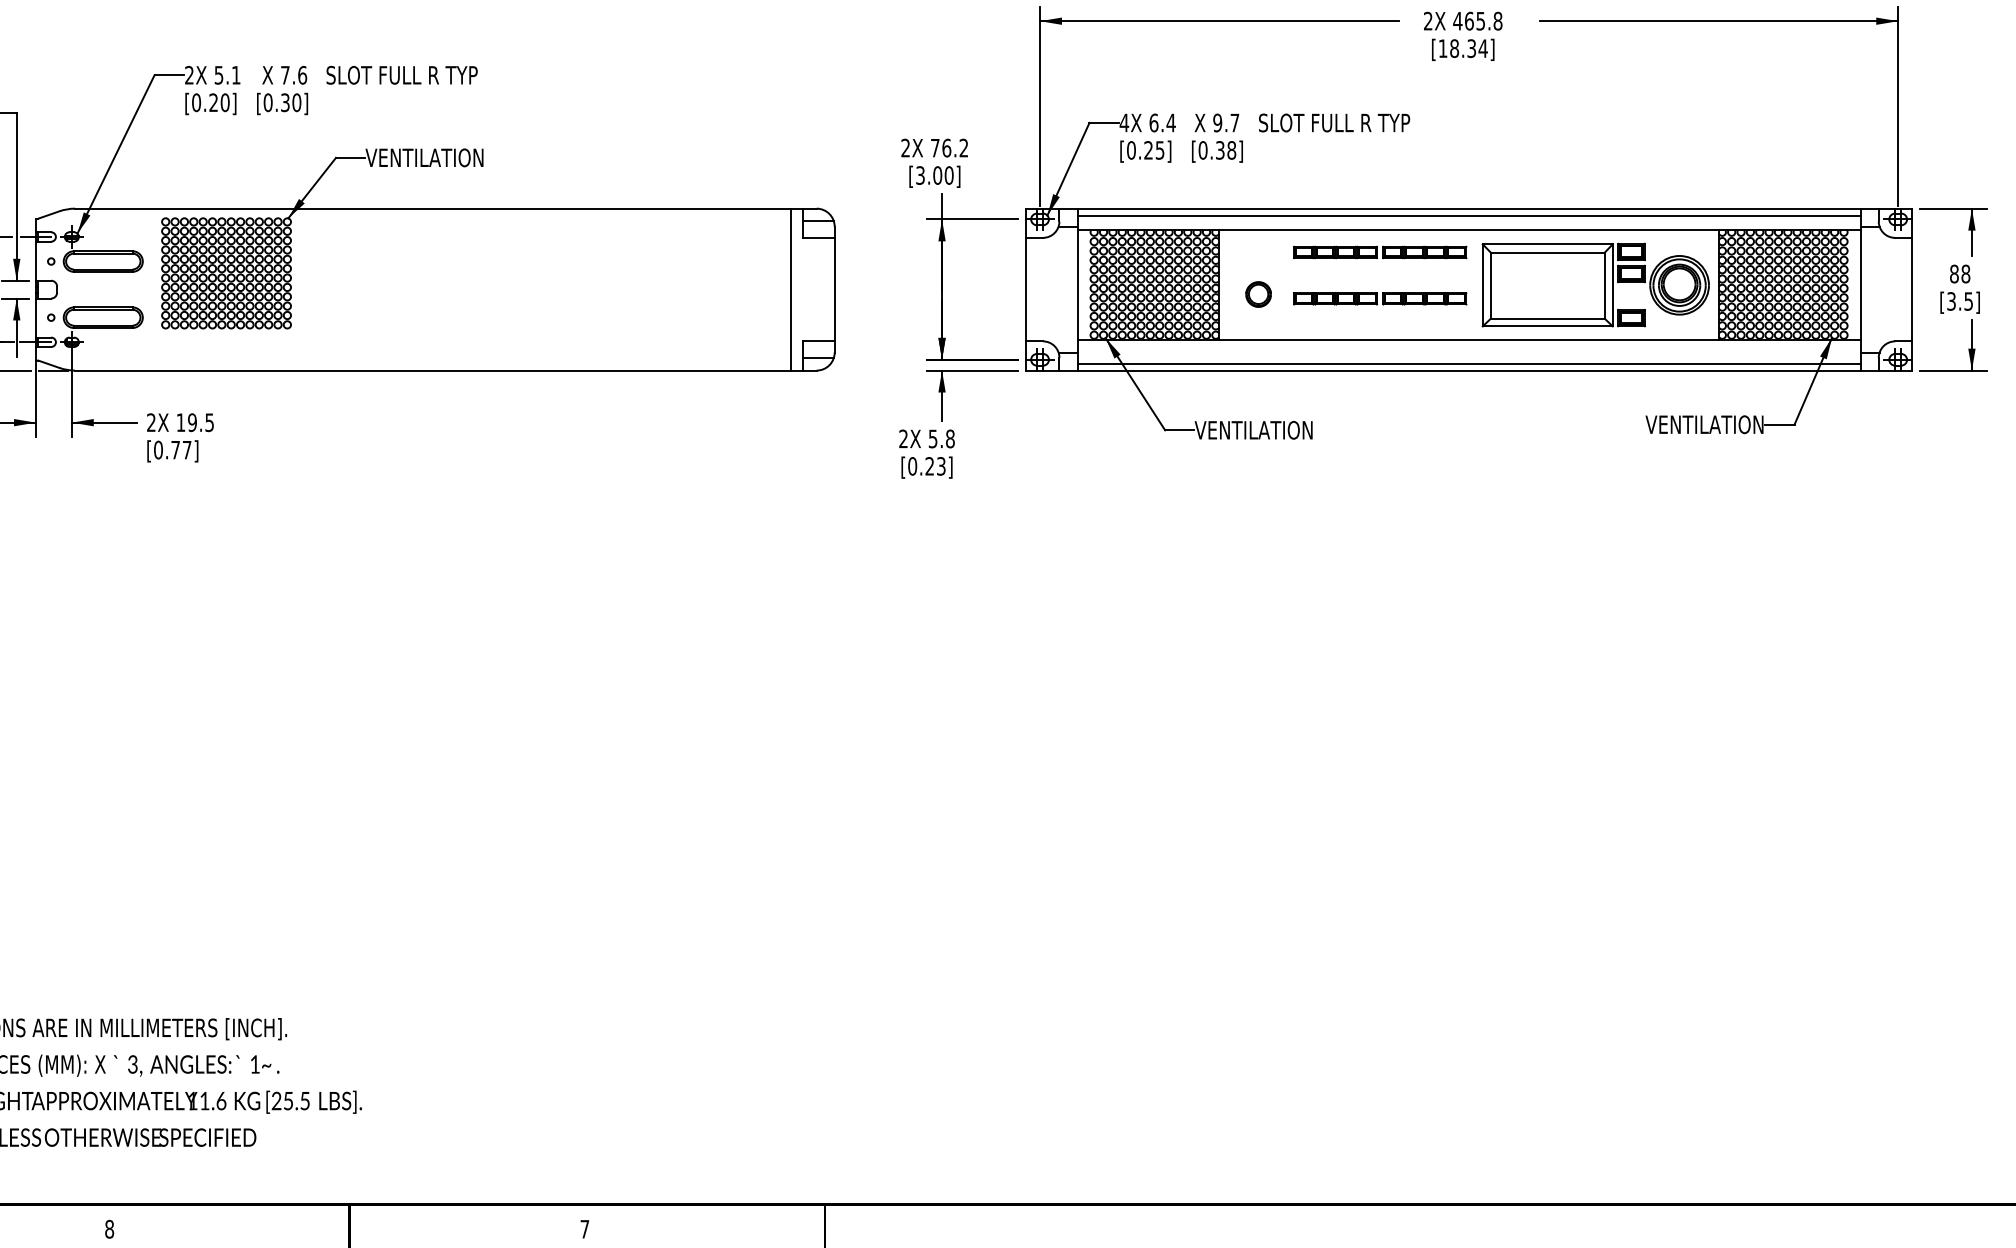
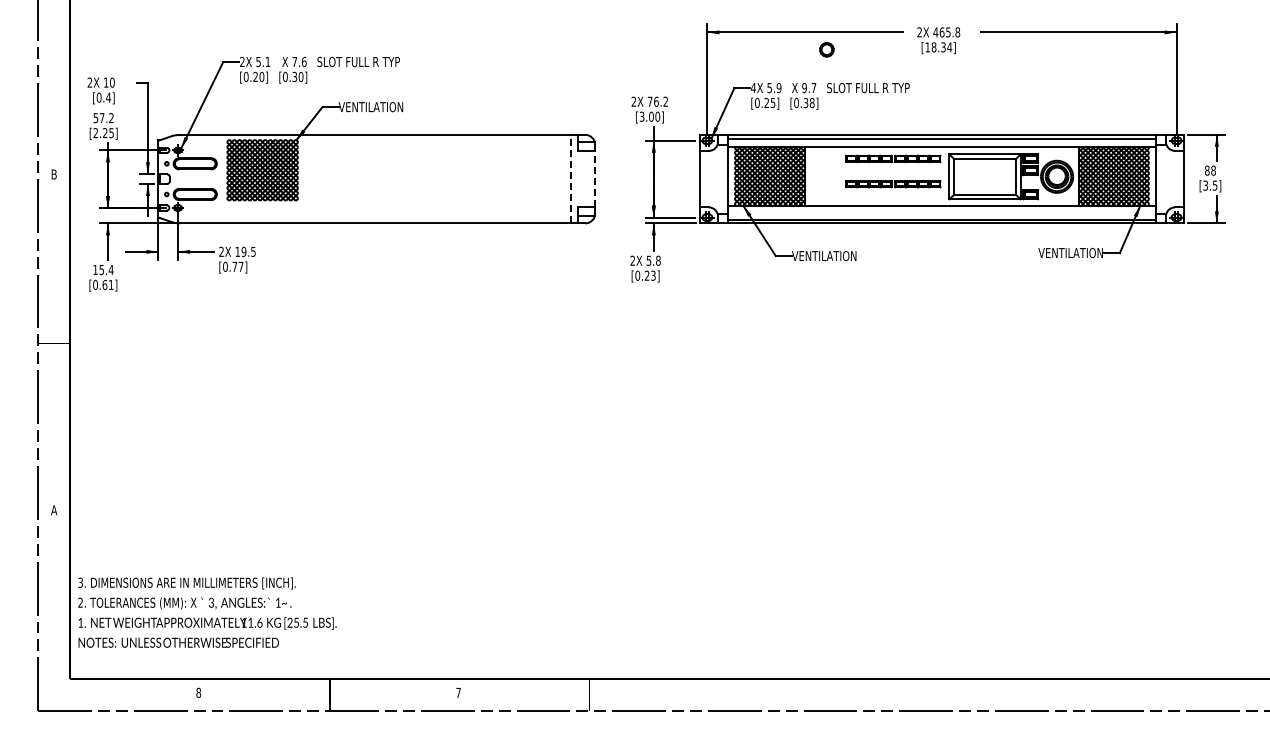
text: (1162, 123) -> (774, 88), 6.4 -> 5.9
line: (791, 288) -> (571, 178), solid -> dashed
line: (835, 288) -> (595, 178), solid -> dashed
part: (1257, 293) -> (826, 49), moved

